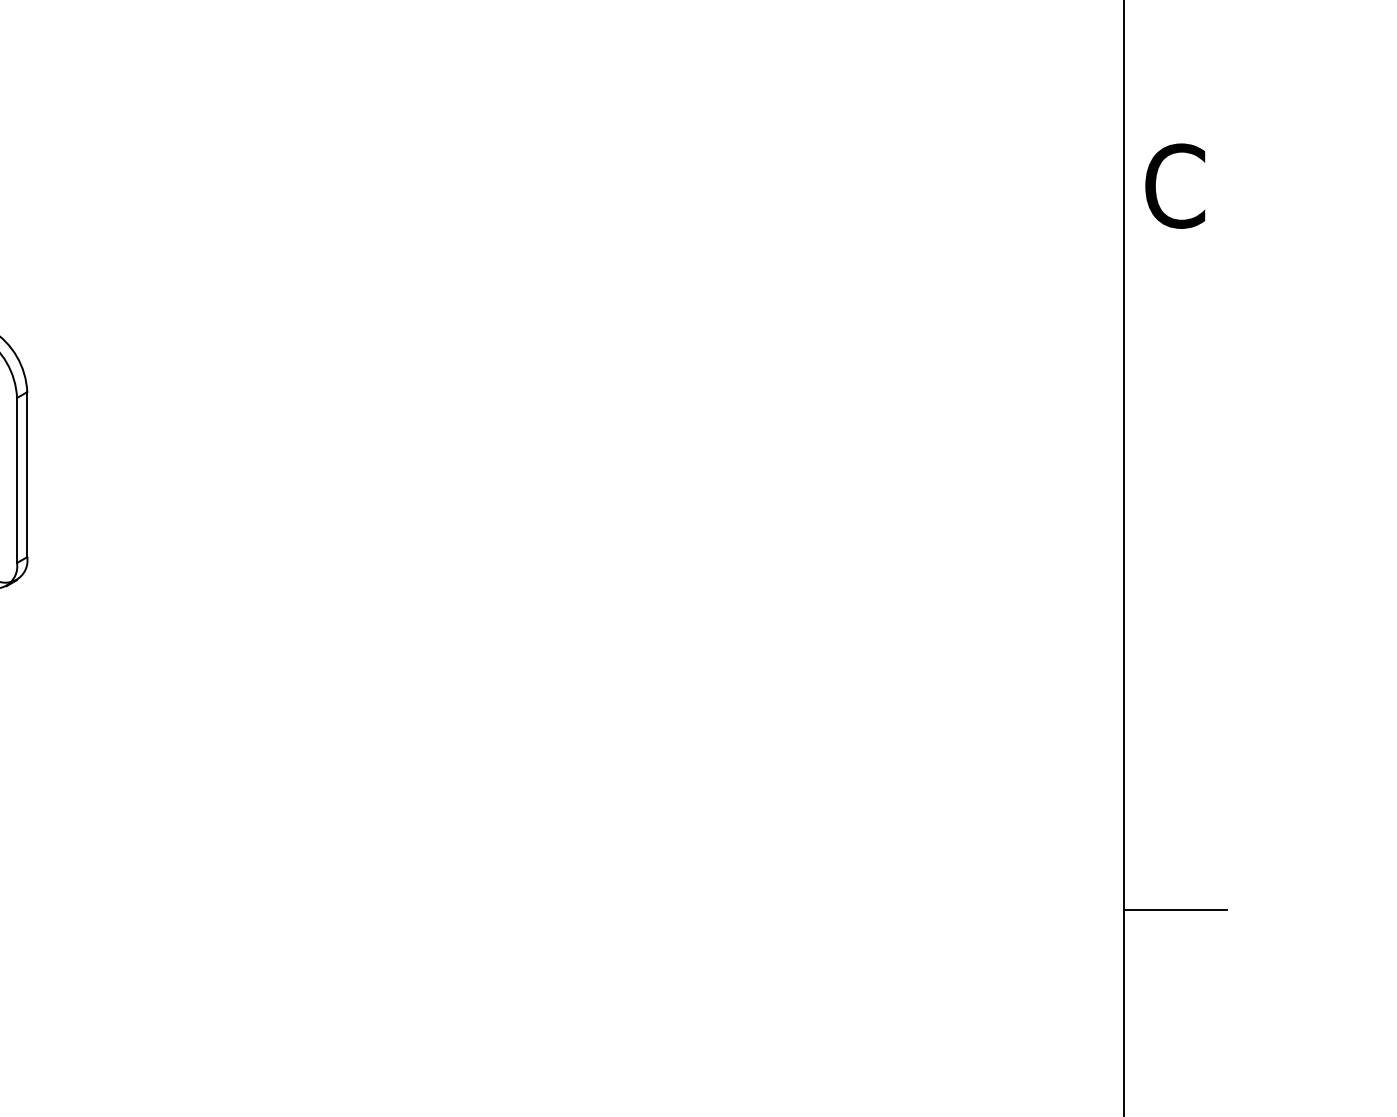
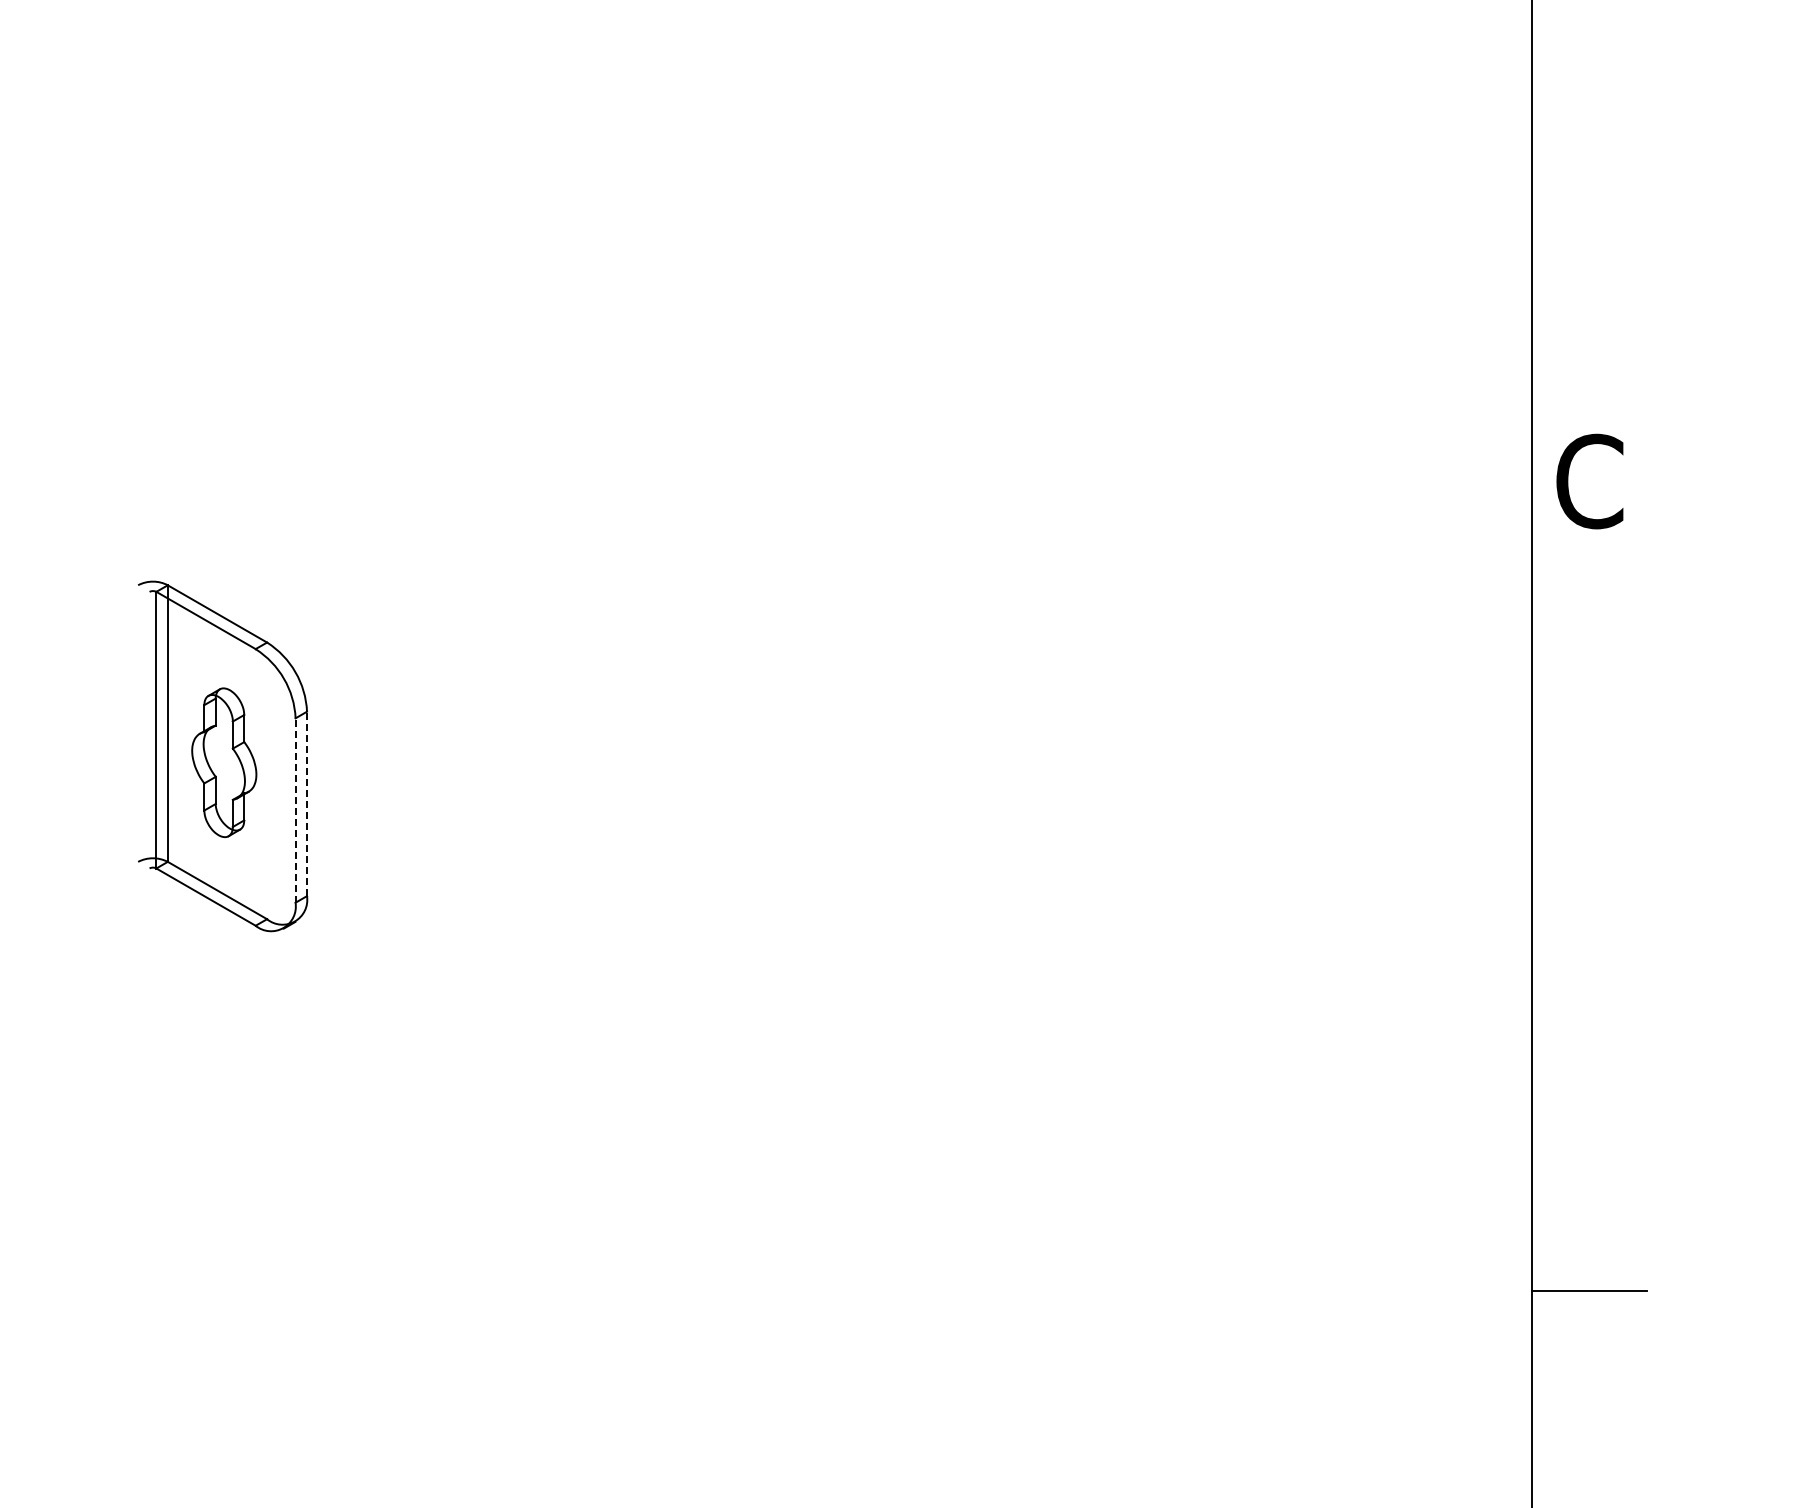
line: (27, 474) -> (307, 803), solid -> dashed
line: (16, 480) -> (295, 810), solid -> dashed

